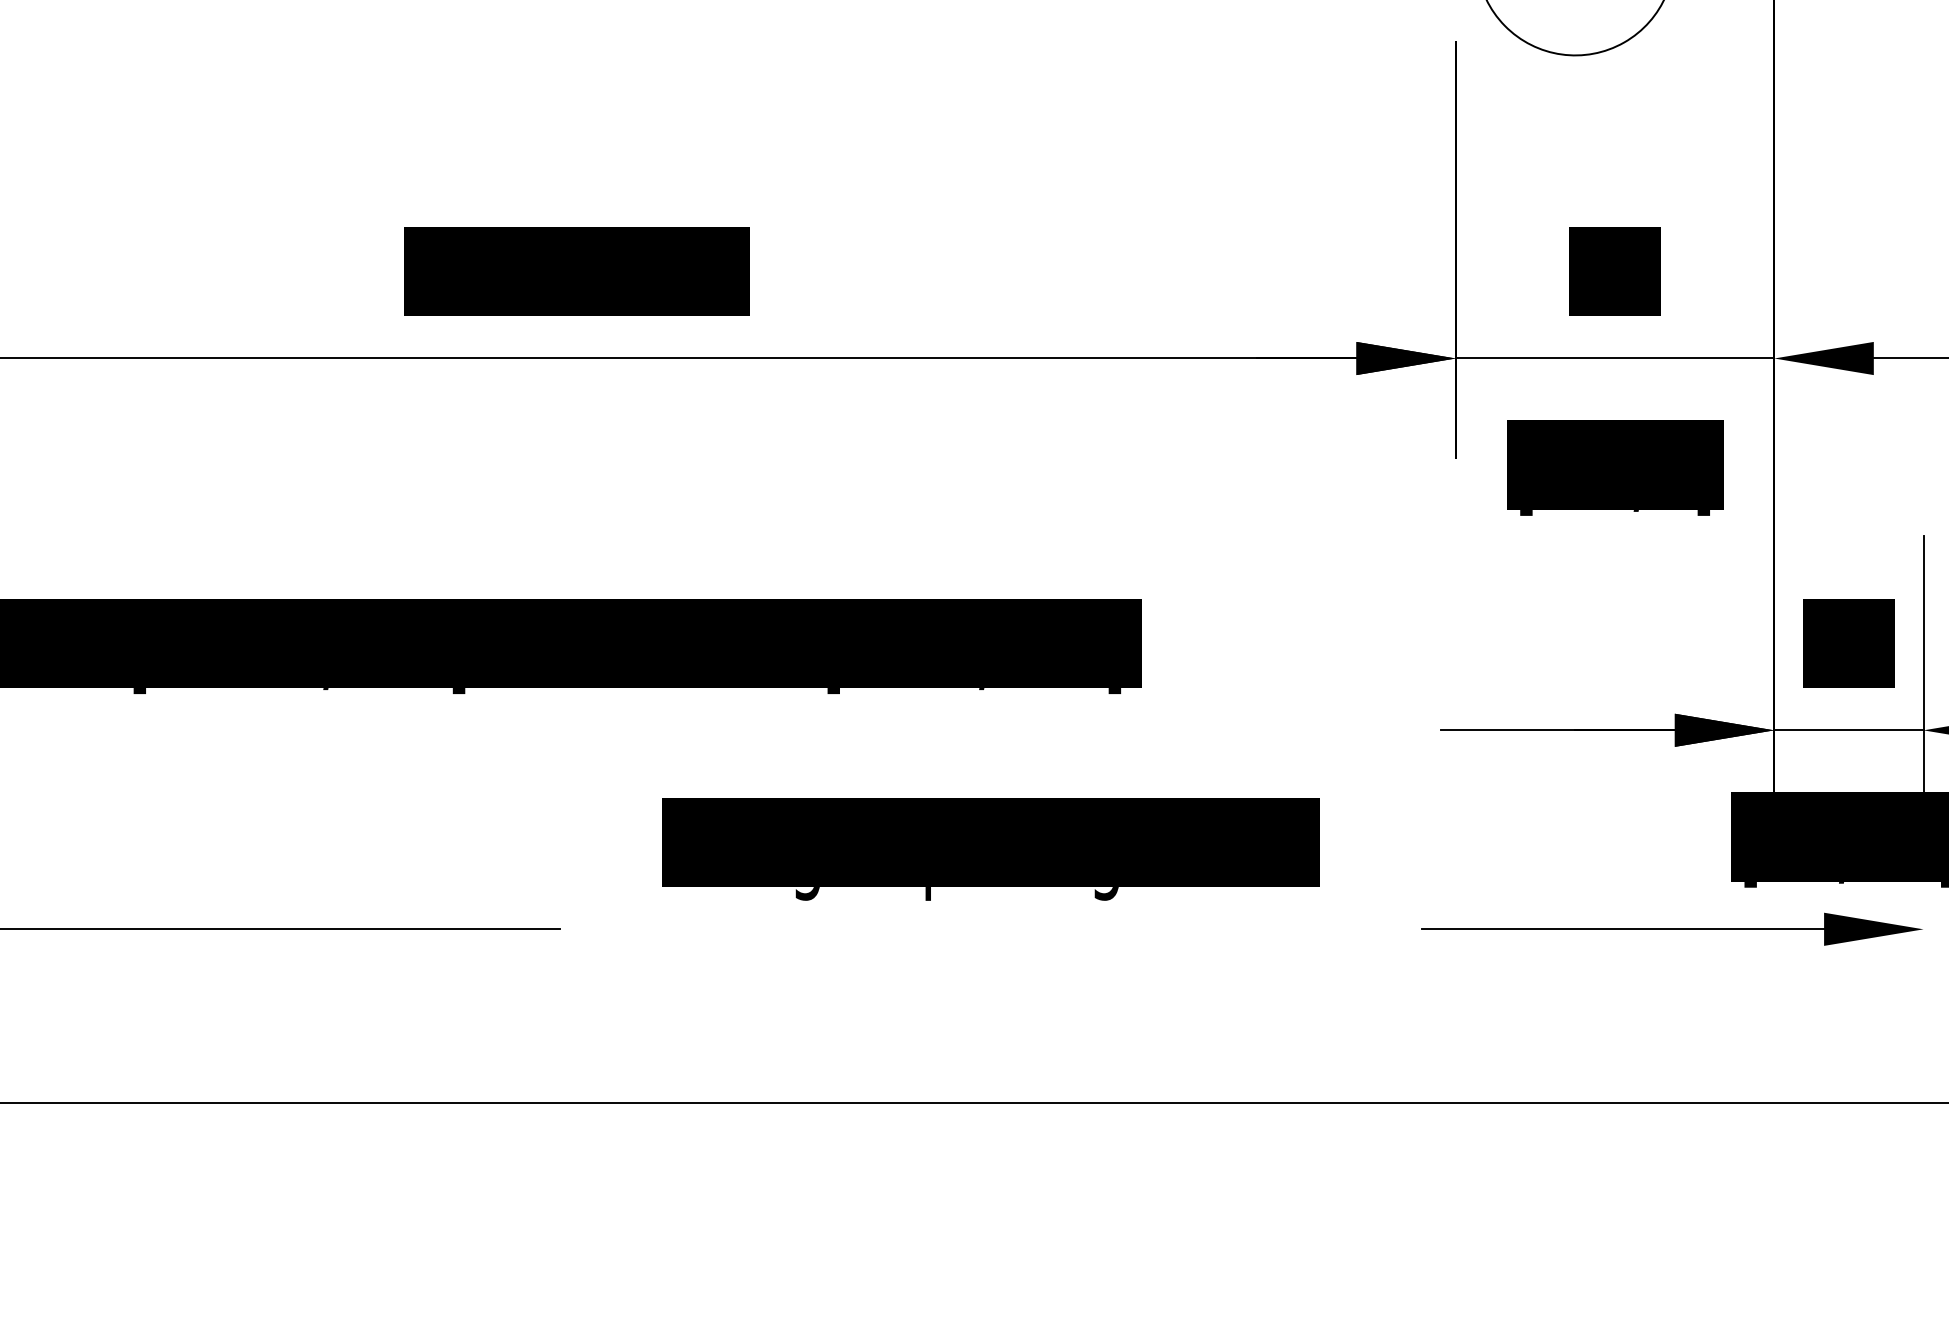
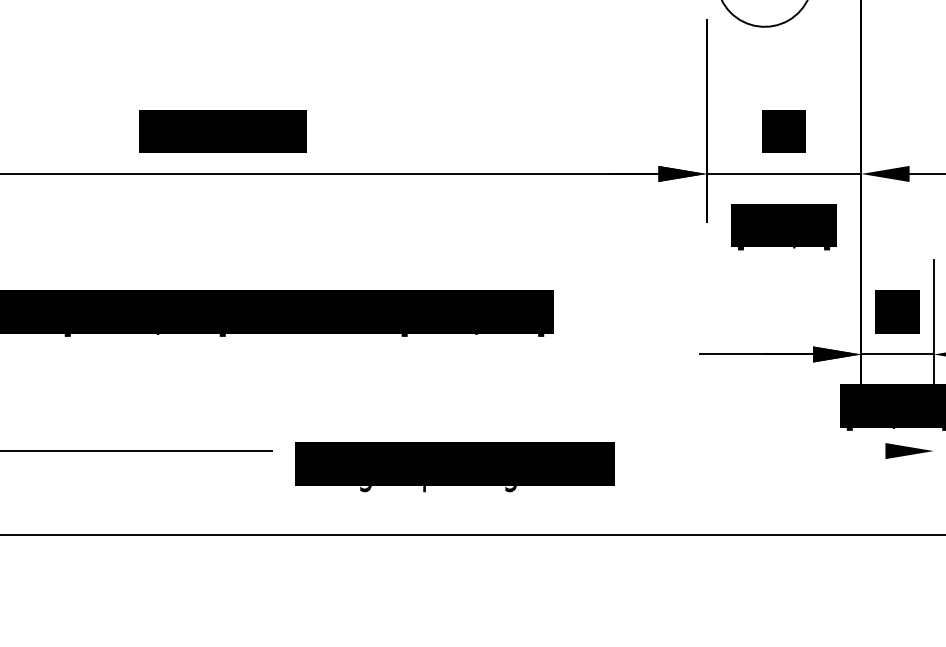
text: (575, 271) -> (222, 131), moved
text: (989, 849) -> (454, 467), moved
line: (1622, 930) -> (787, 451), removed

